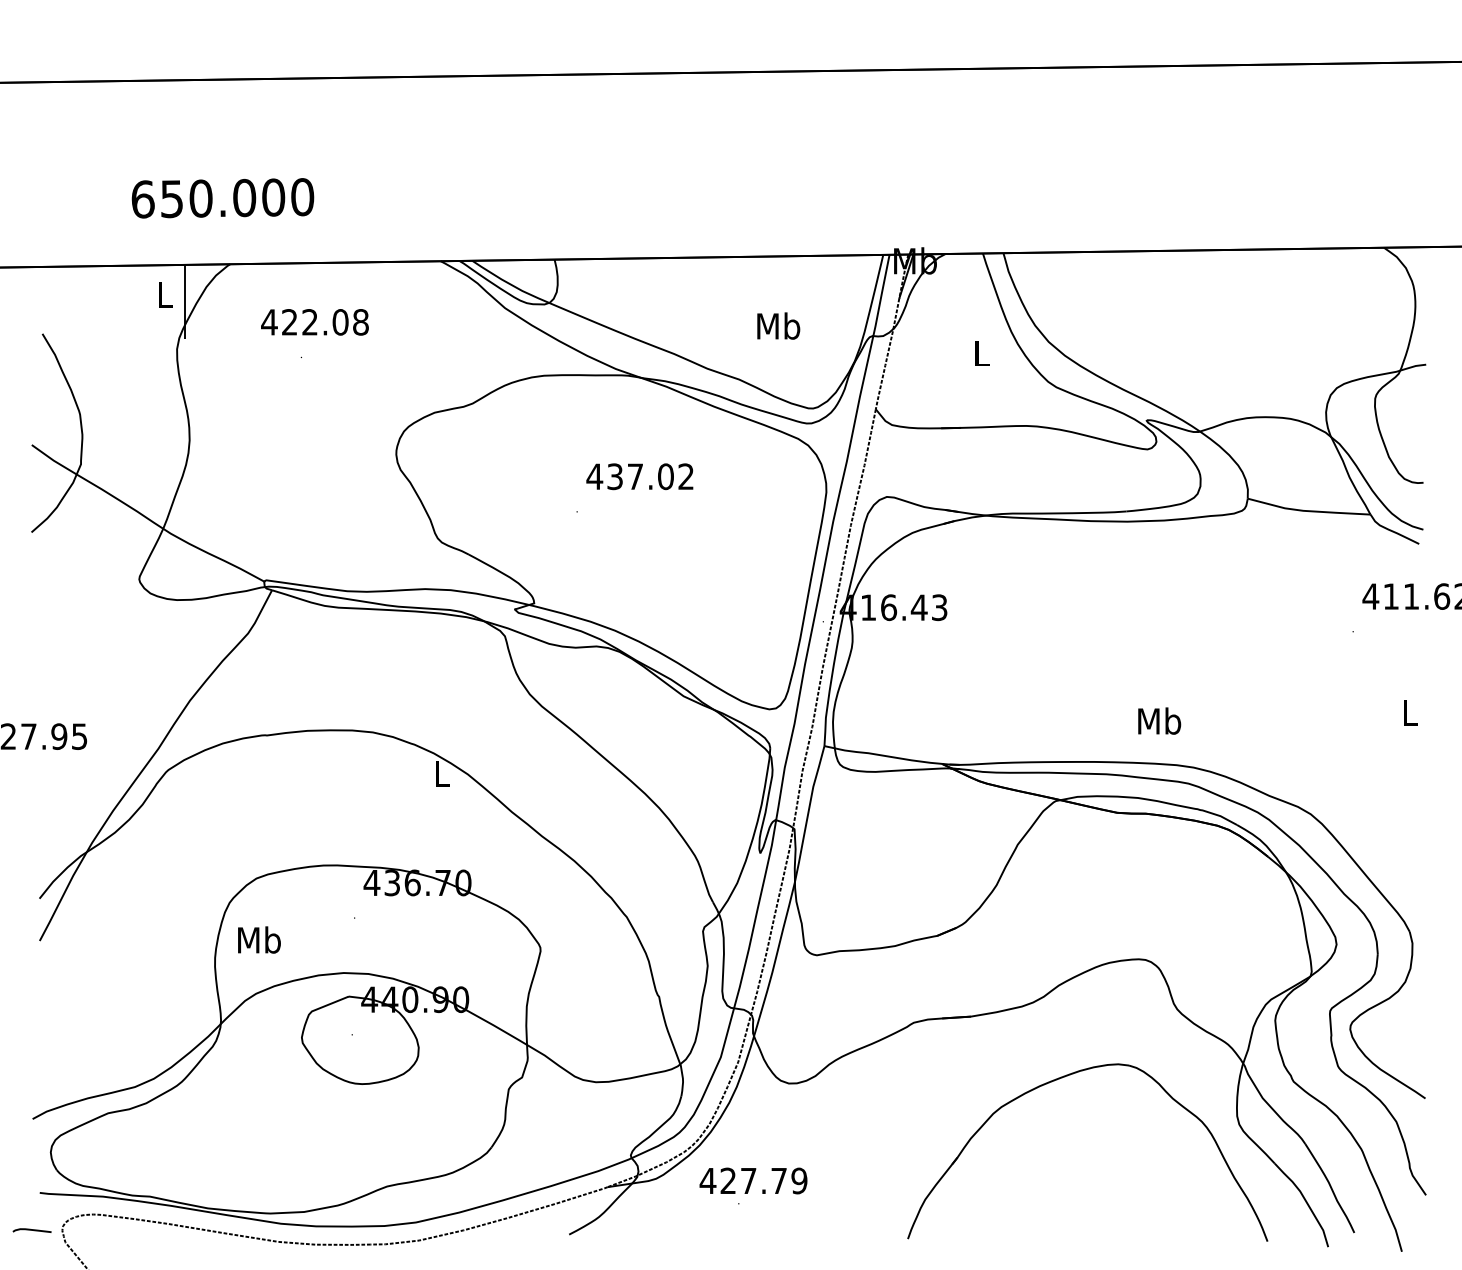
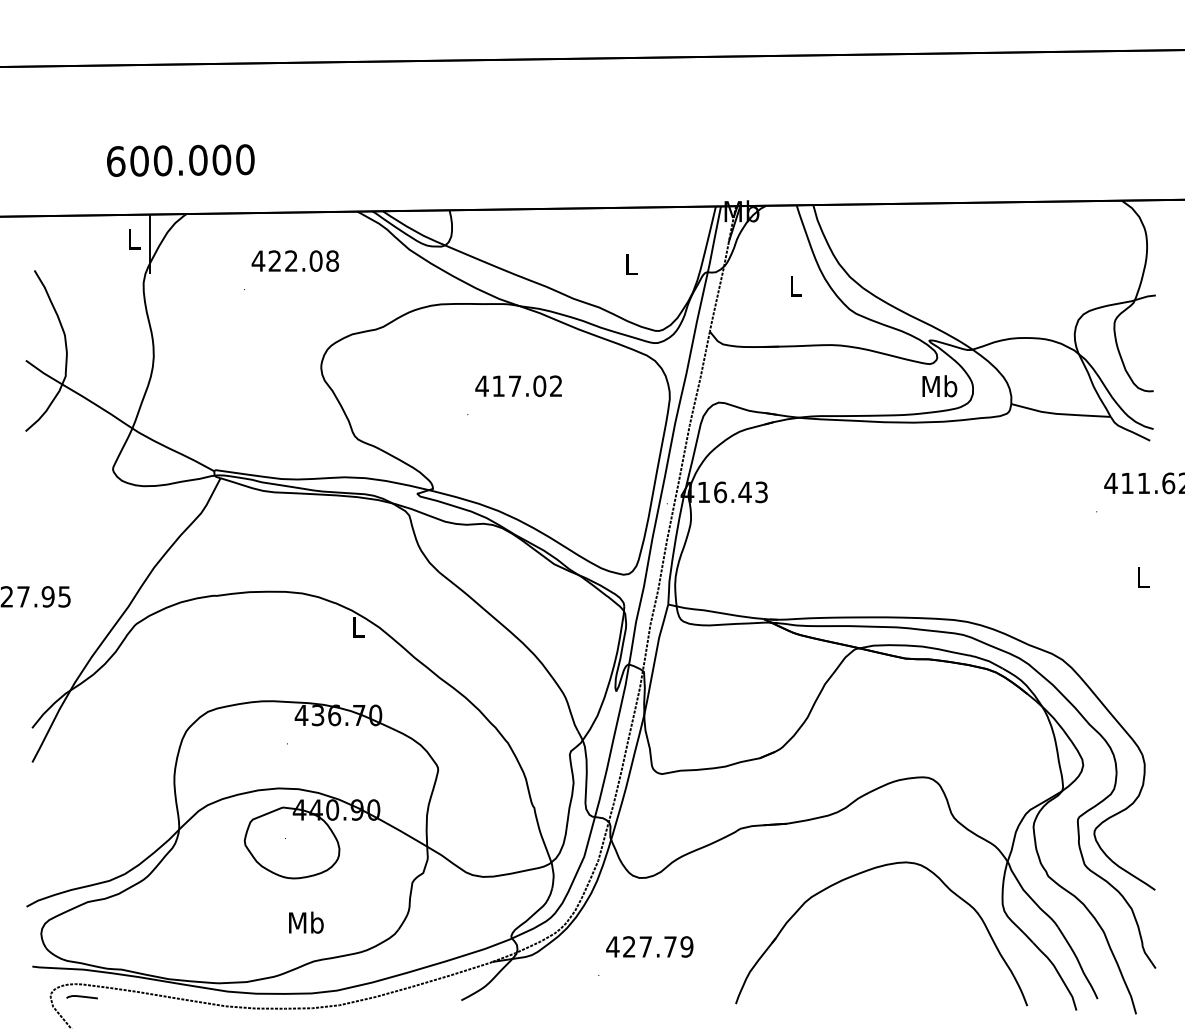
text: (171, 198) -> (139, 160), 650.000 -> 600.000
text: (313, 321) -> (294, 260), moved
text: (777, 326) -> (630, 264), Mb -> L
text: (615, 477) -> (498, 386), 437.02 -> 417.02
text: (1159, 721) -> (939, 386), moved
text: (259, 939) -> (306, 922), moved
text: (753, 1180) -> (649, 946), moved
curve: (31, 1231) -> (81, 997), moved

